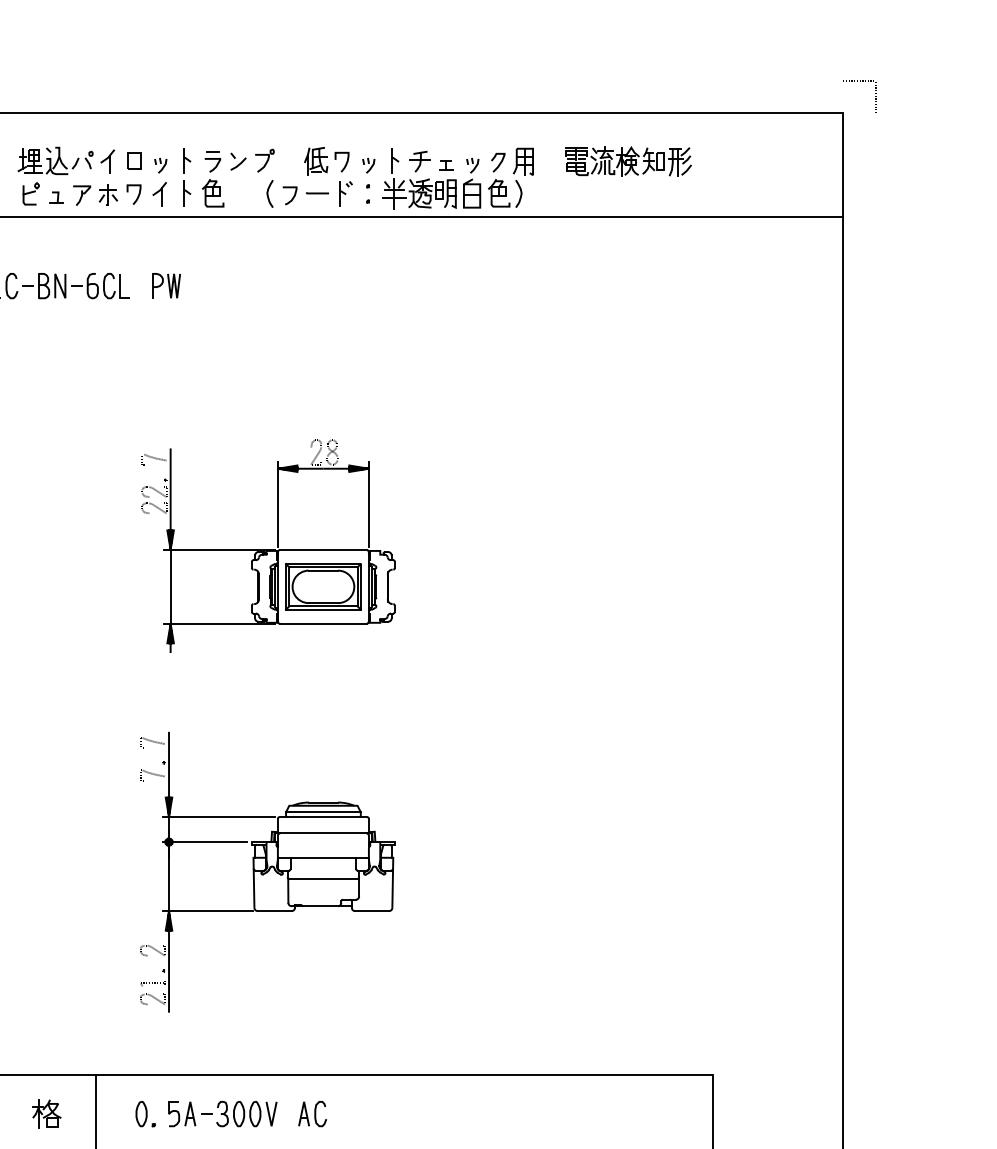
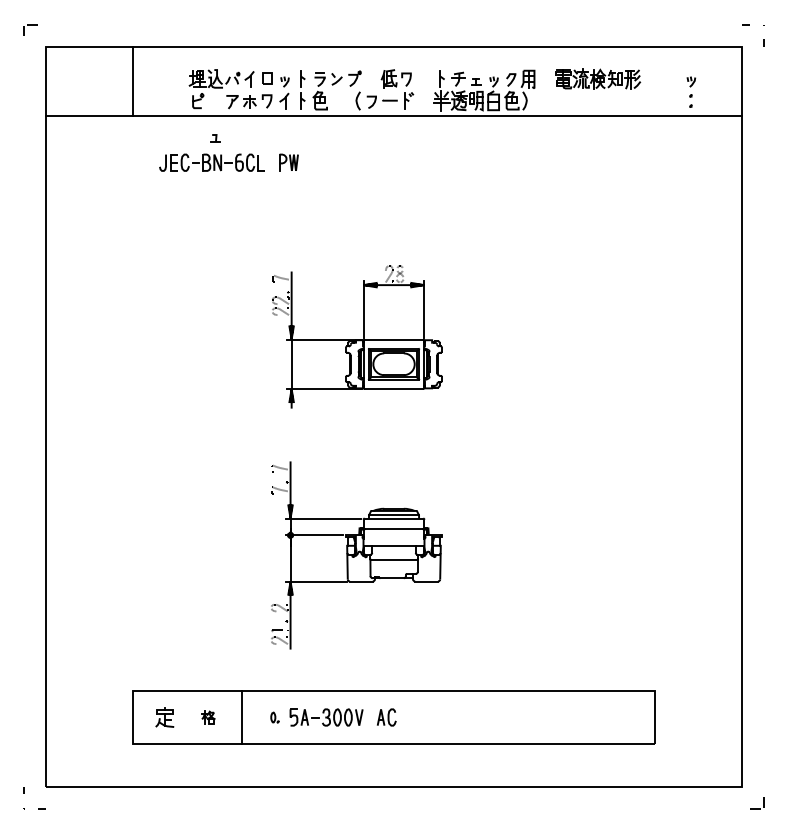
part: (368, 179) -> (691, 91), moved
part: (56, 197) -> (215, 138), moved
part: (46, 1114) -> (208, 717), size x0.7
part: (145, 1114) -> (274, 717), size x0.6

